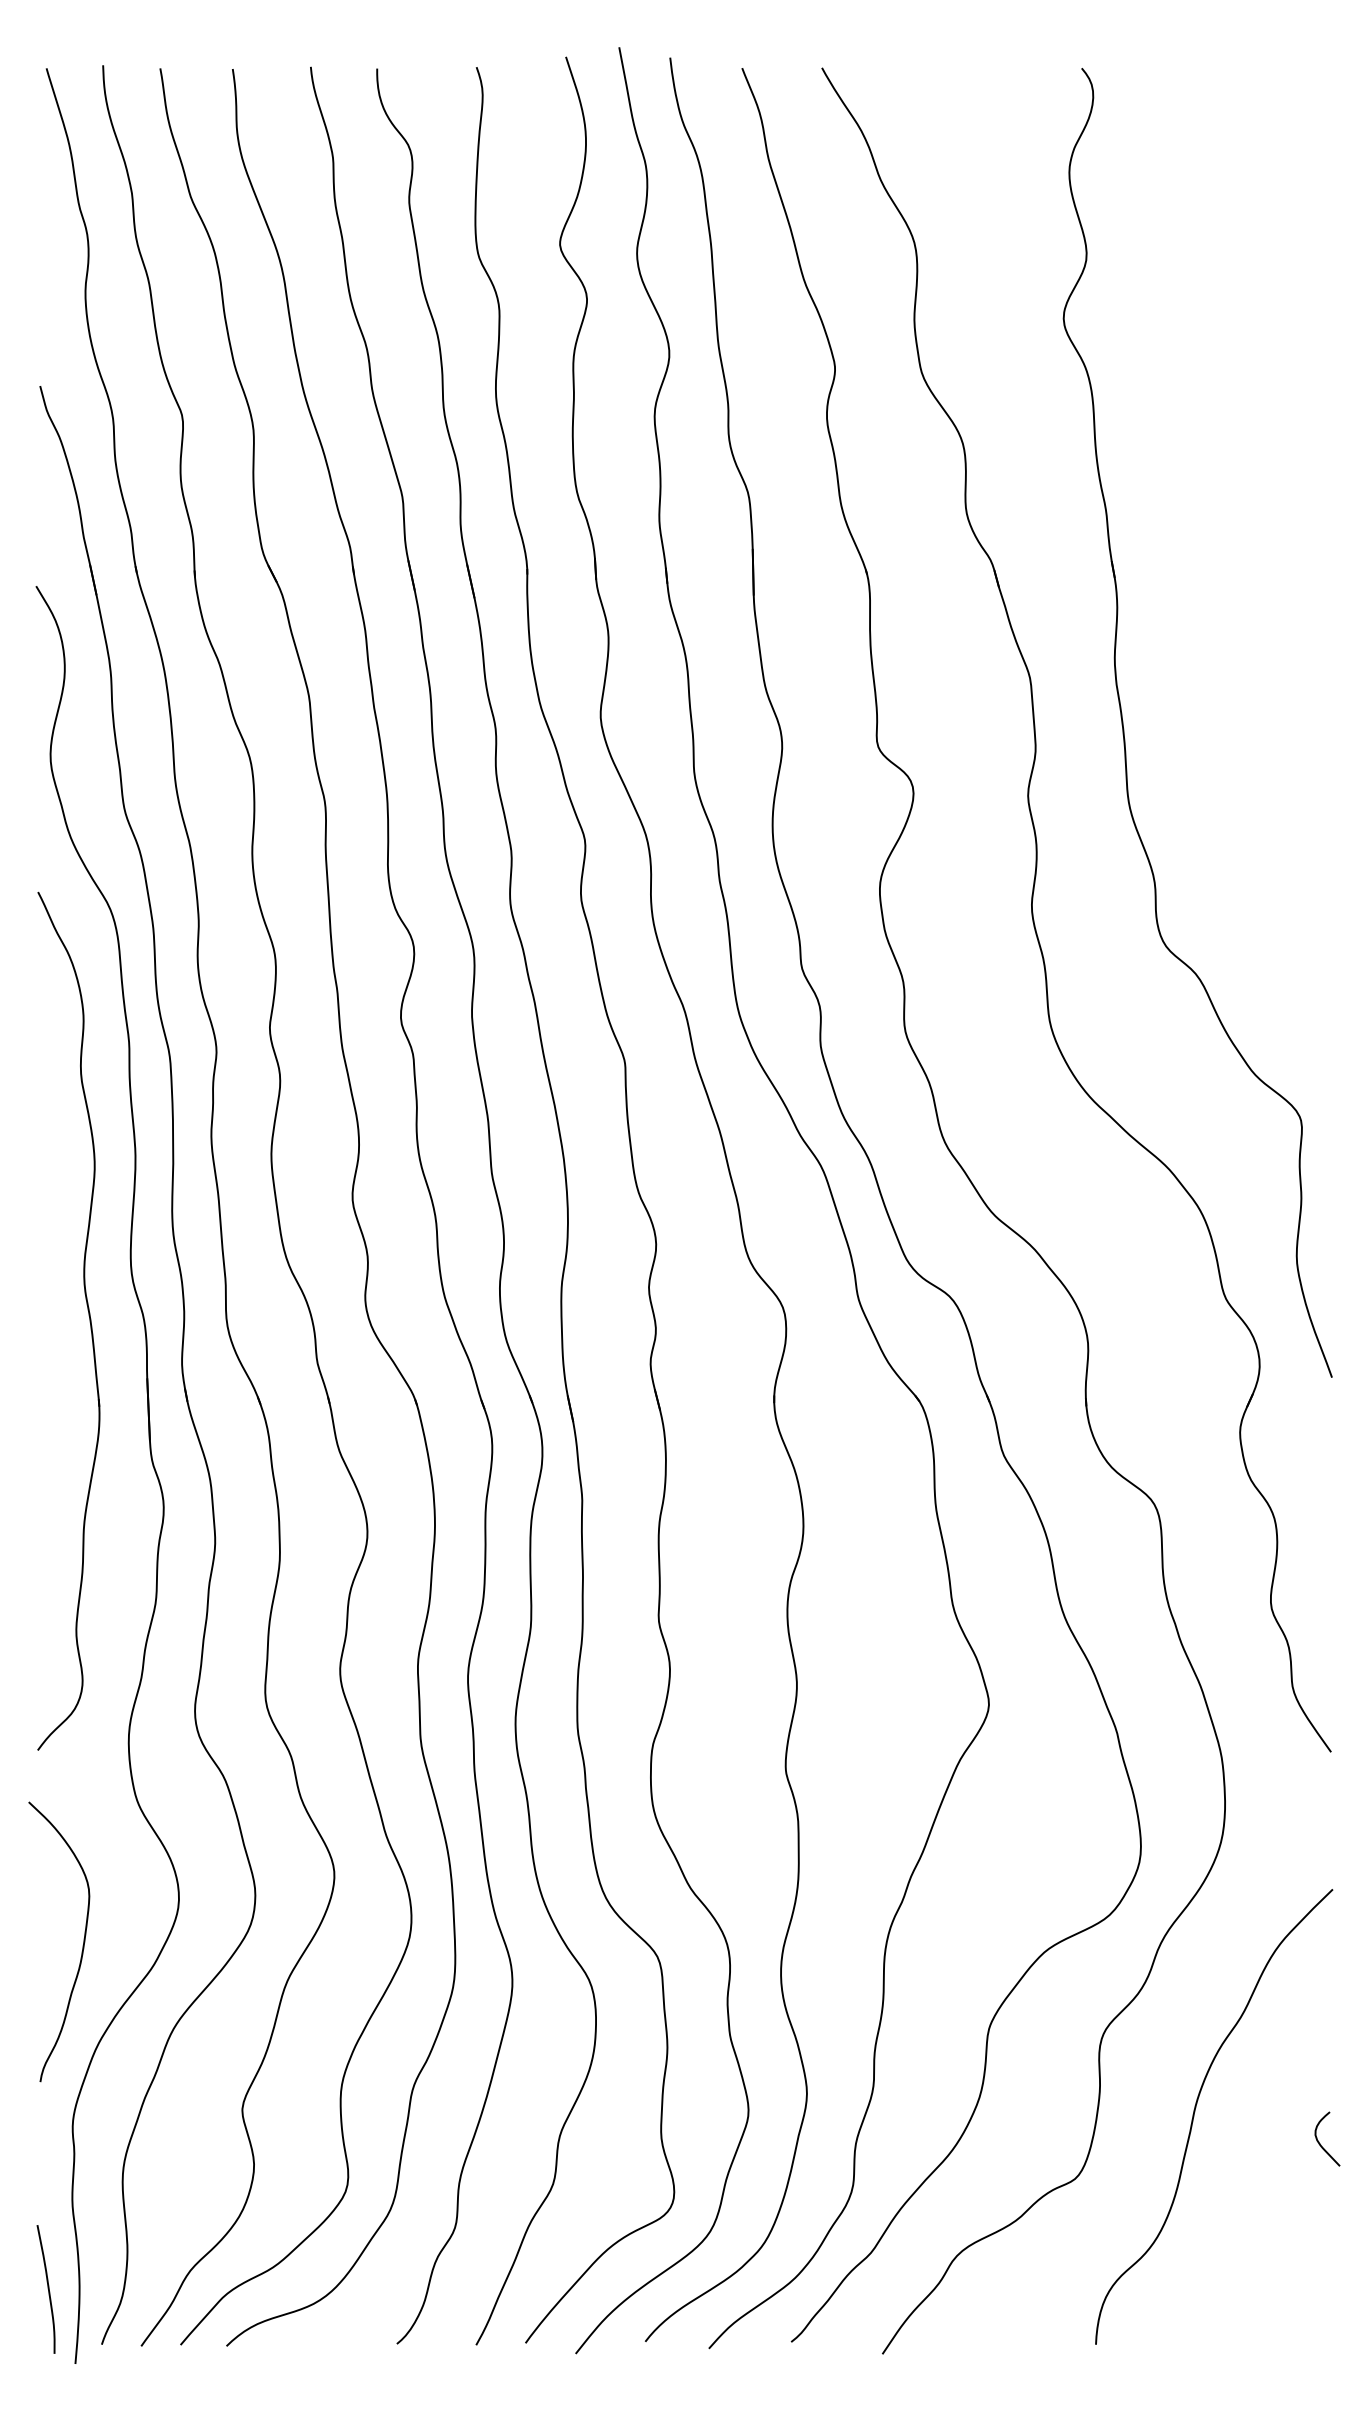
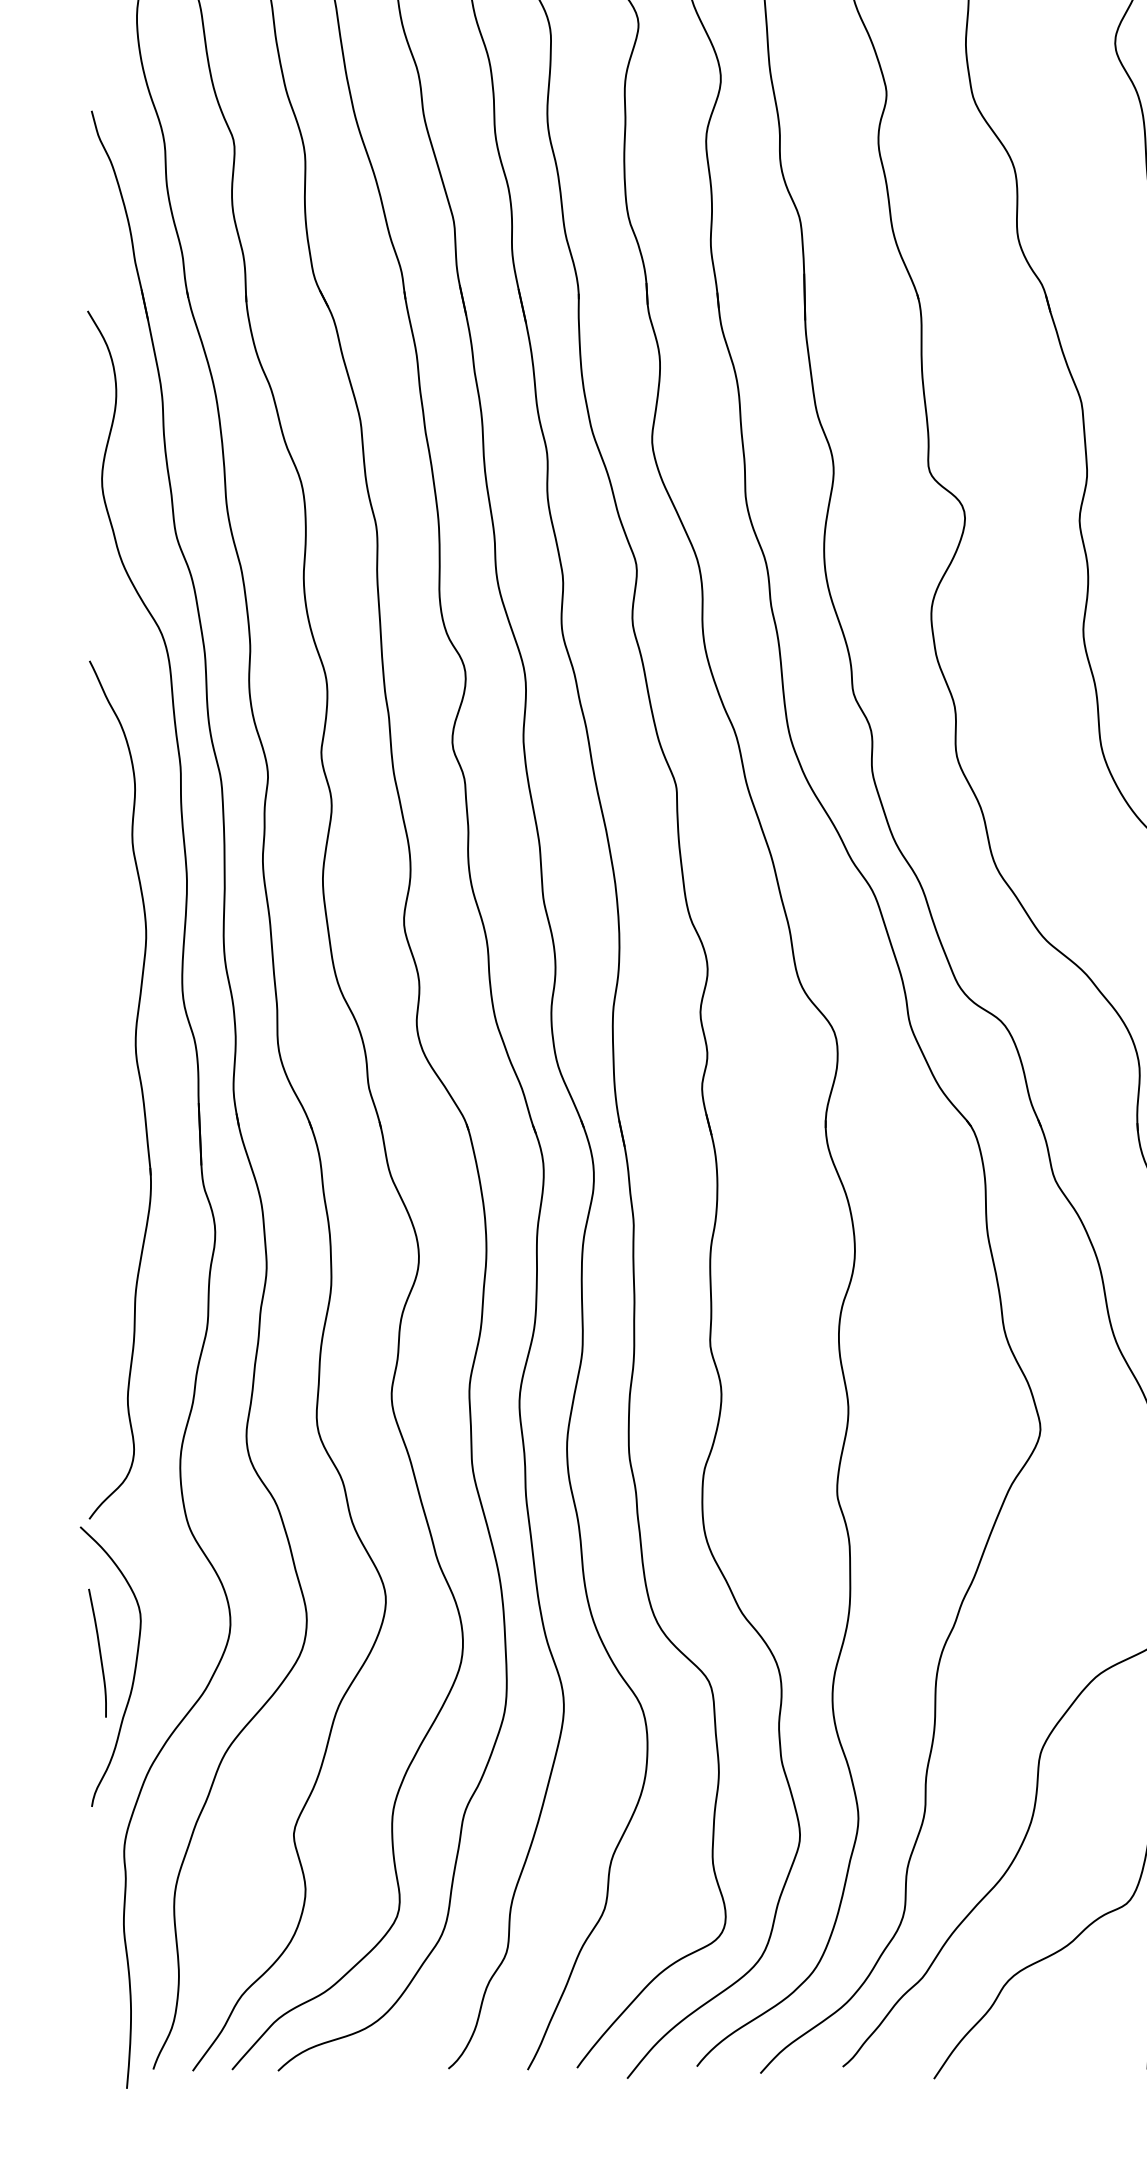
part: (88, 1315) -> (139, 1084), moved
curve: (47, 2288) -> (98, 1652), moved

